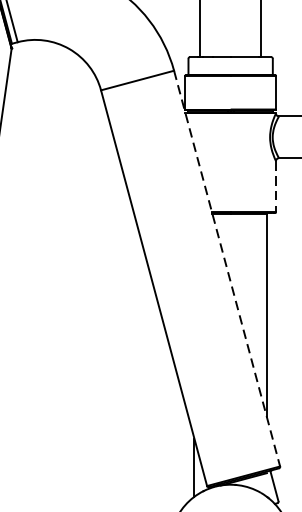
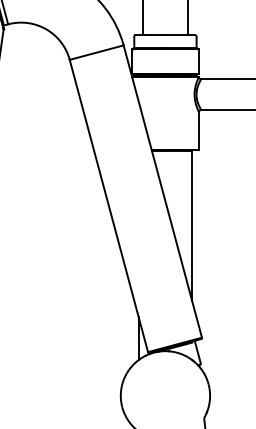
line: (275, 187) -> (198, 131), dashed -> solid
line: (226, 269) -> (162, 192), dashed -> solid

